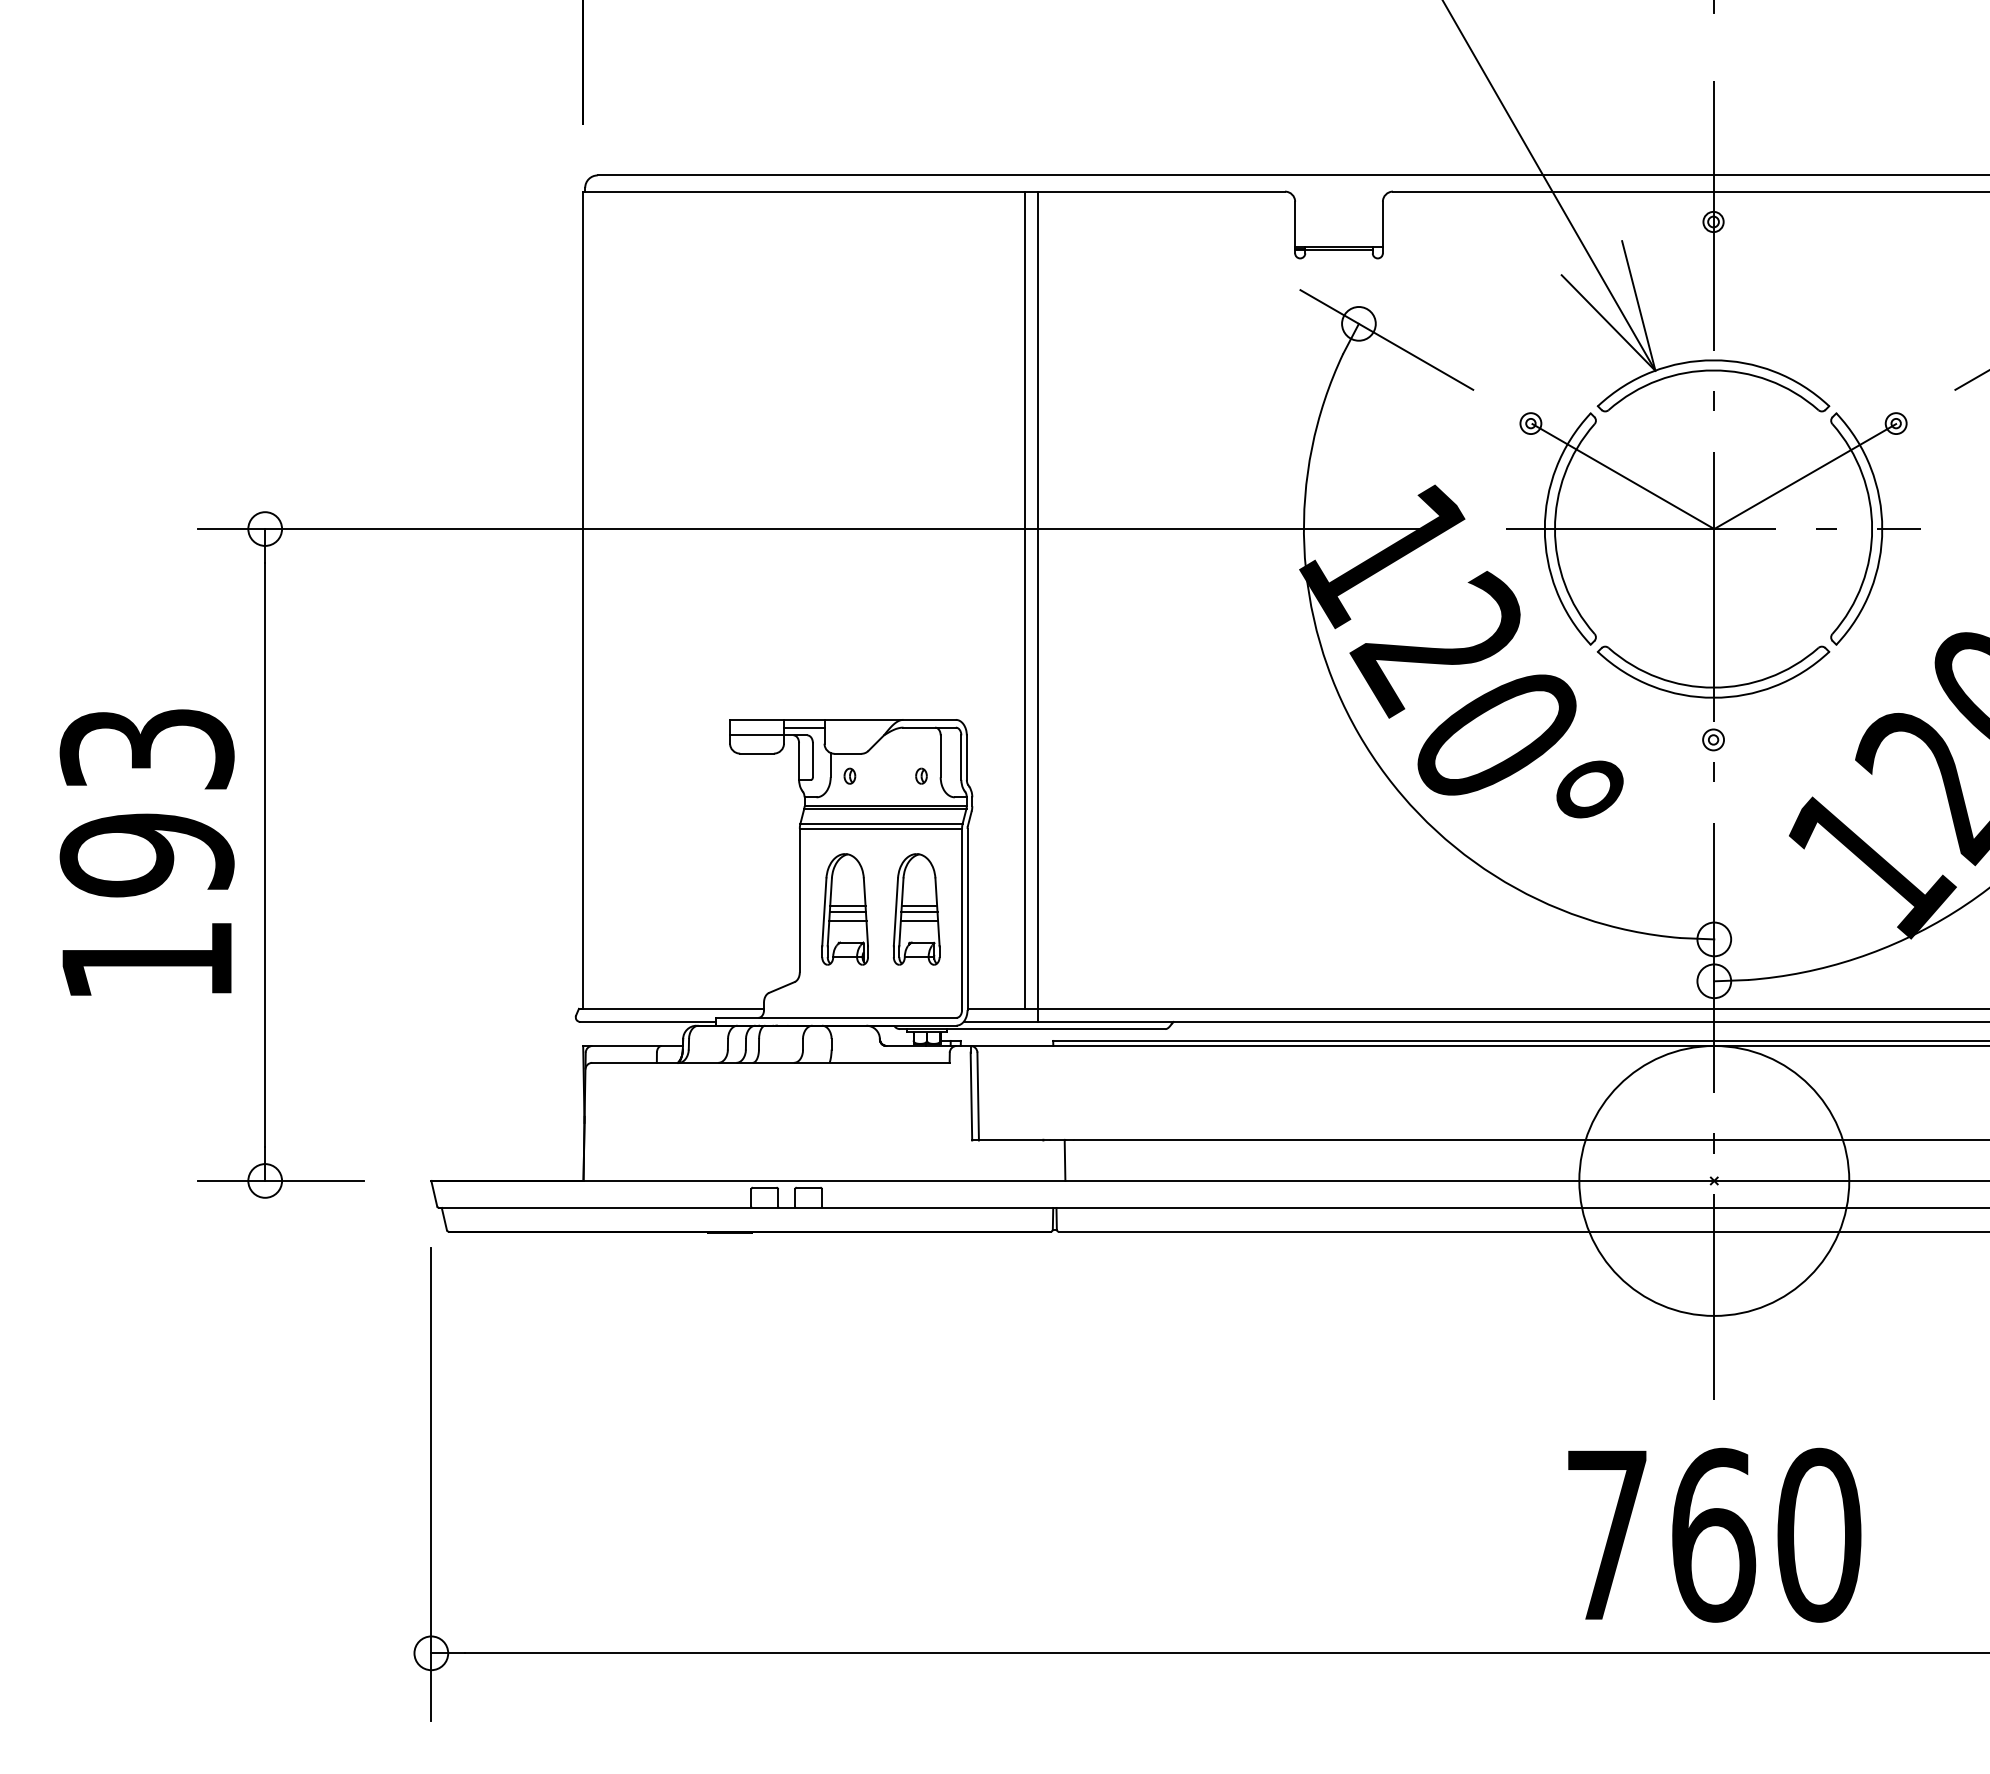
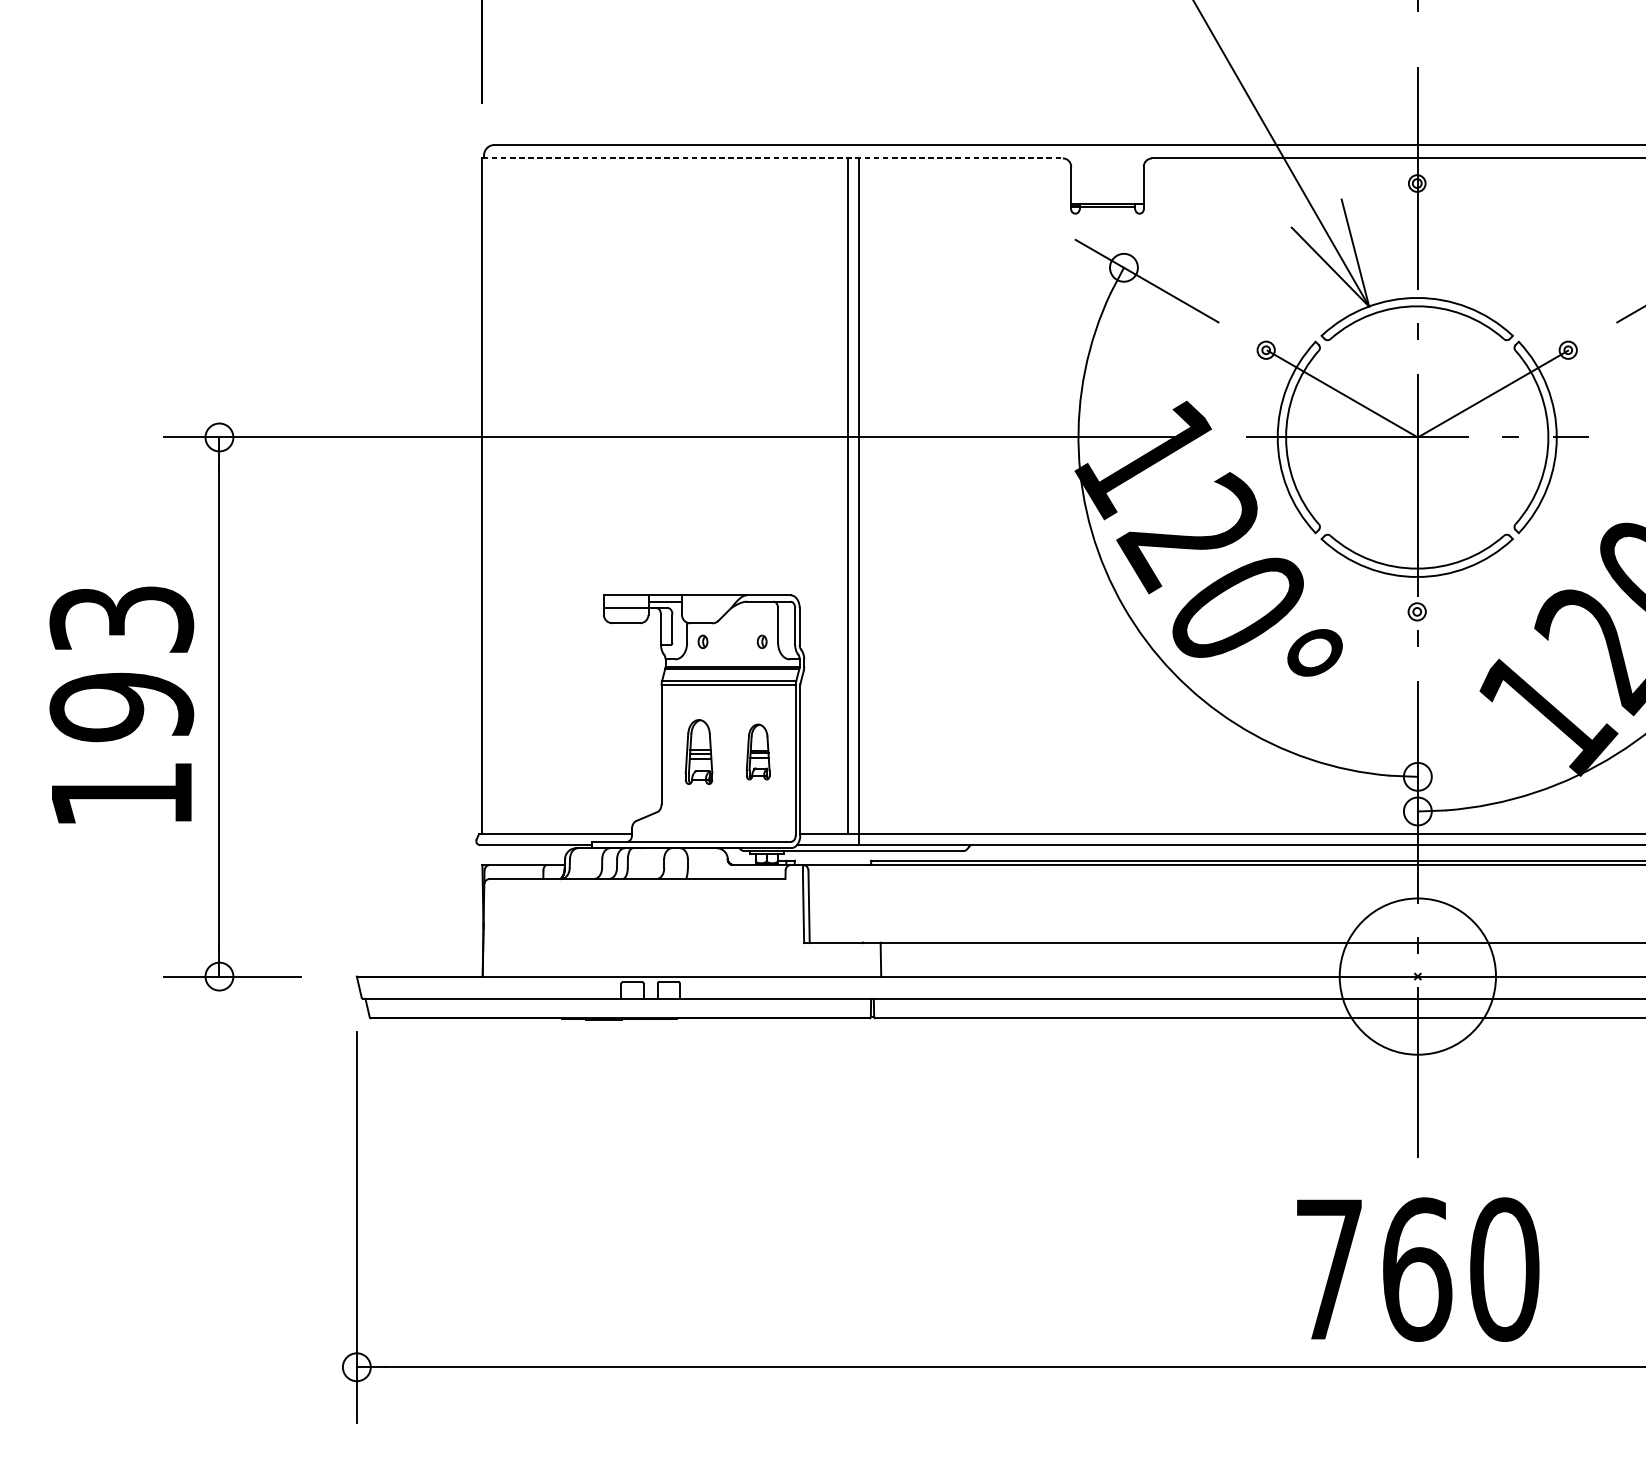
line: (934, 191) -> (772, 158), solid -> dashed
part: (844, 909) -> (698, 752), size x0.7
part: (916, 909) -> (758, 752), size x0.6
circle: (1714, 1180) -> (1418, 976), size x0.7

